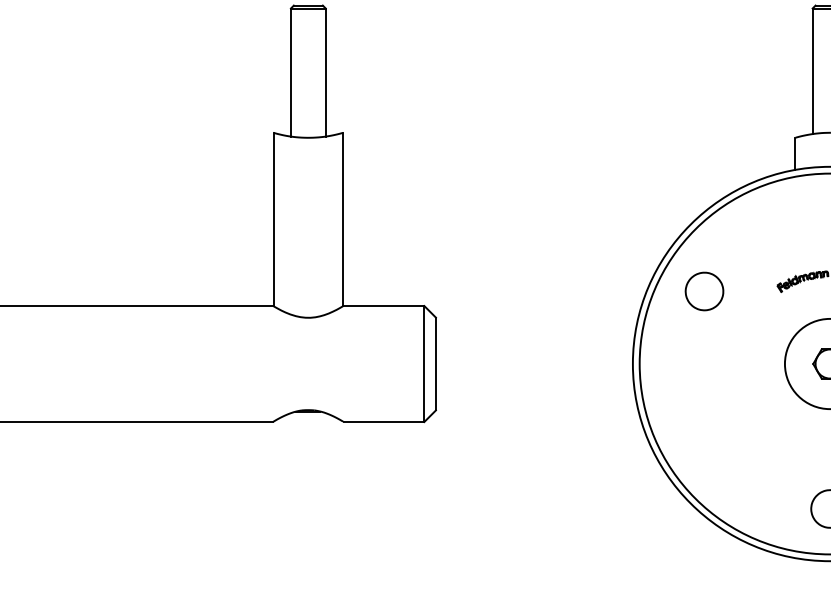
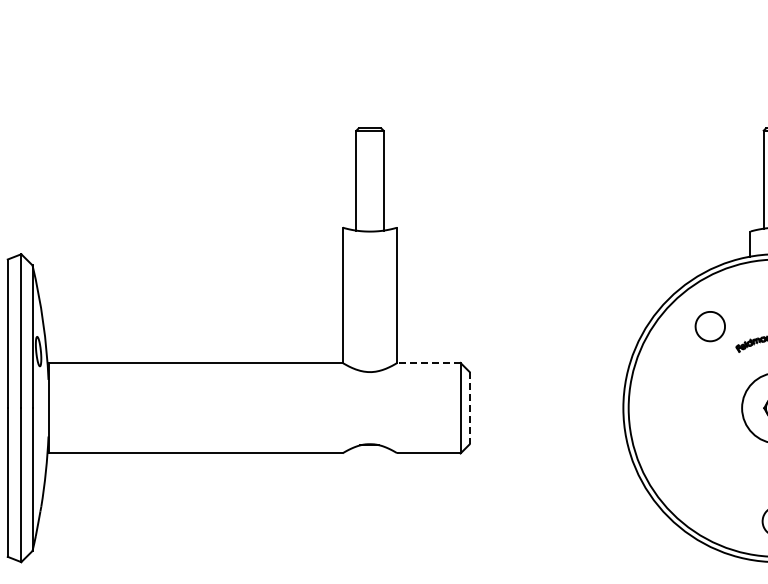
part: (703, 291) -> (709, 326), moved
line: (383, 305) -> (428, 362), solid -> dashed
line: (435, 364) -> (469, 408), solid -> dashed

